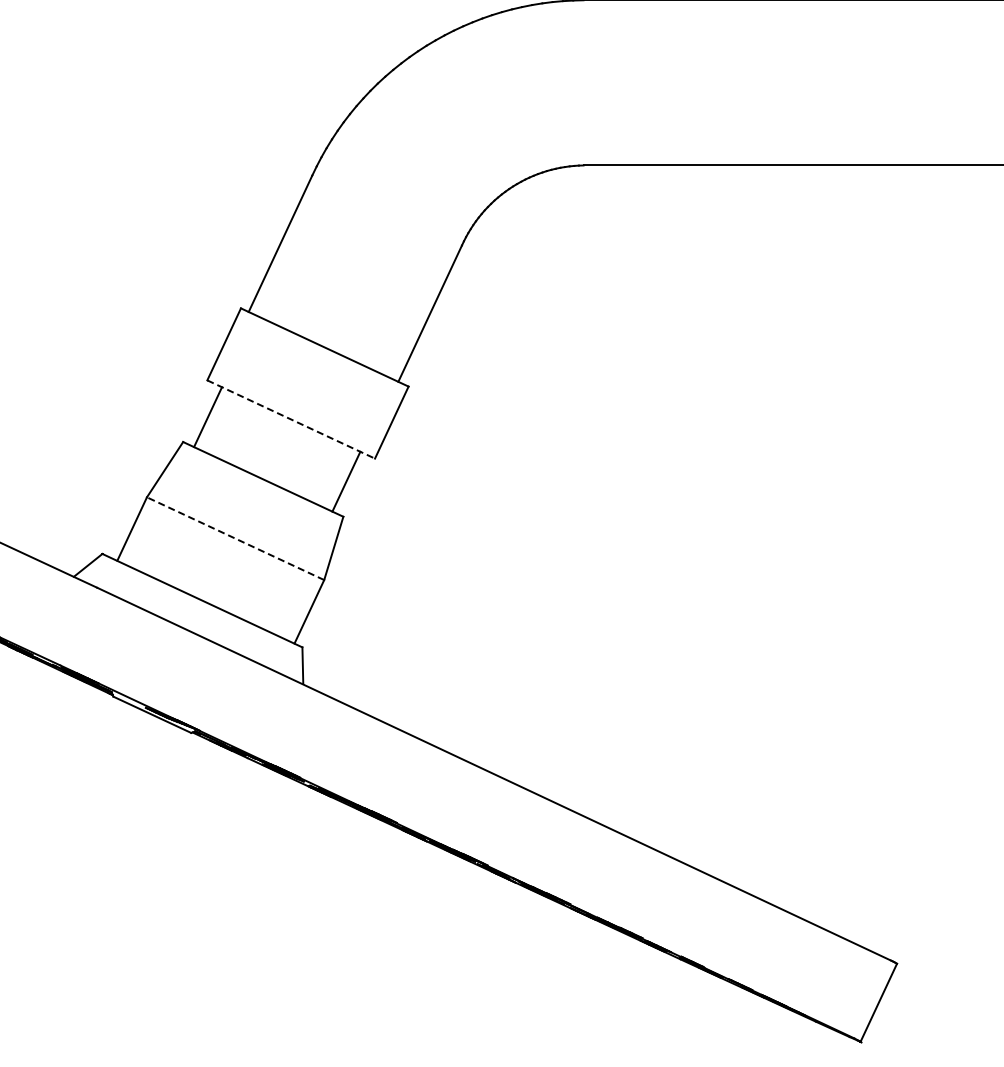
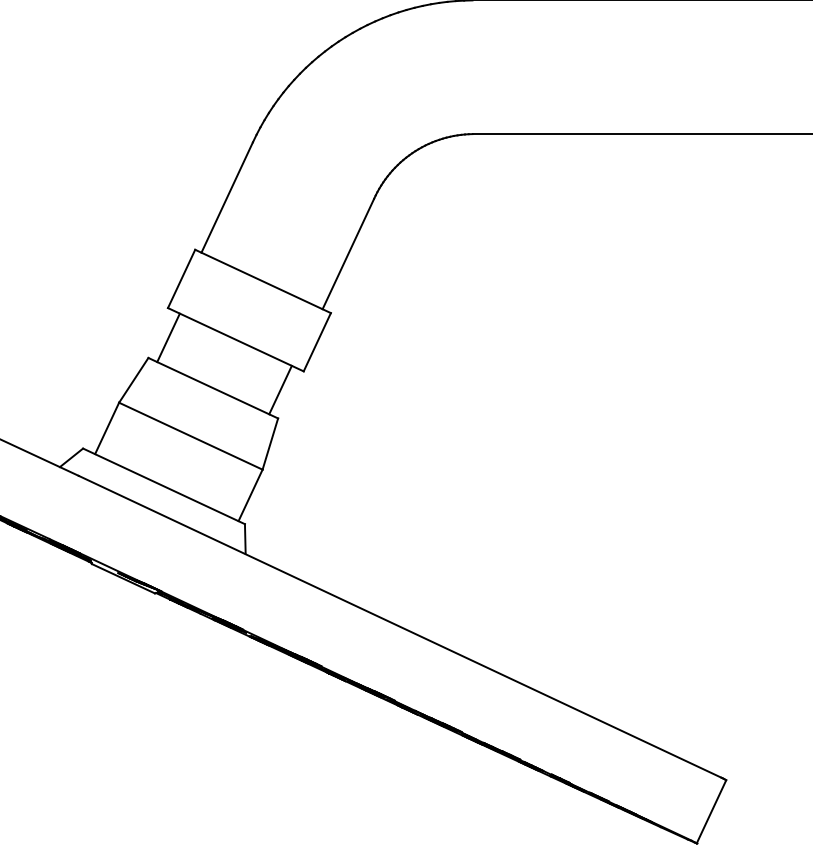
line: (291, 419) -> (236, 339), dashed -> solid
line: (235, 538) -> (190, 436), dashed -> solid

